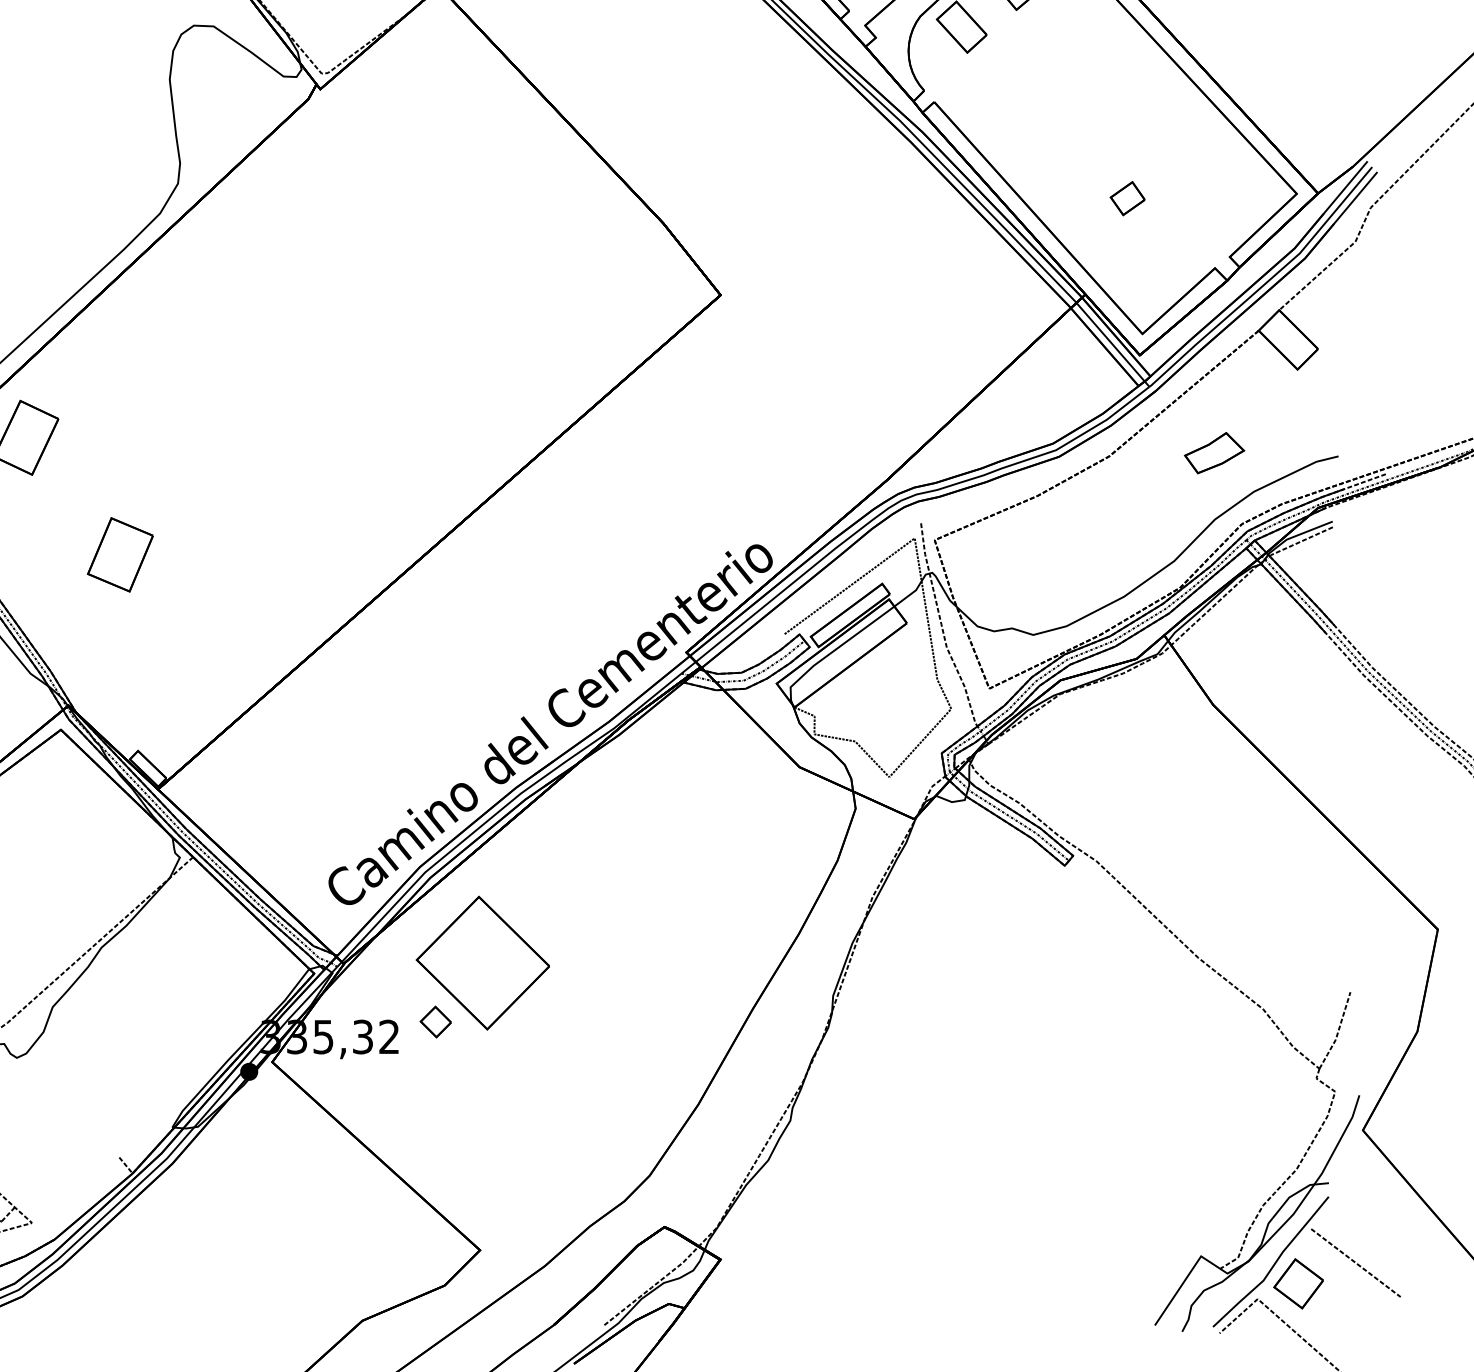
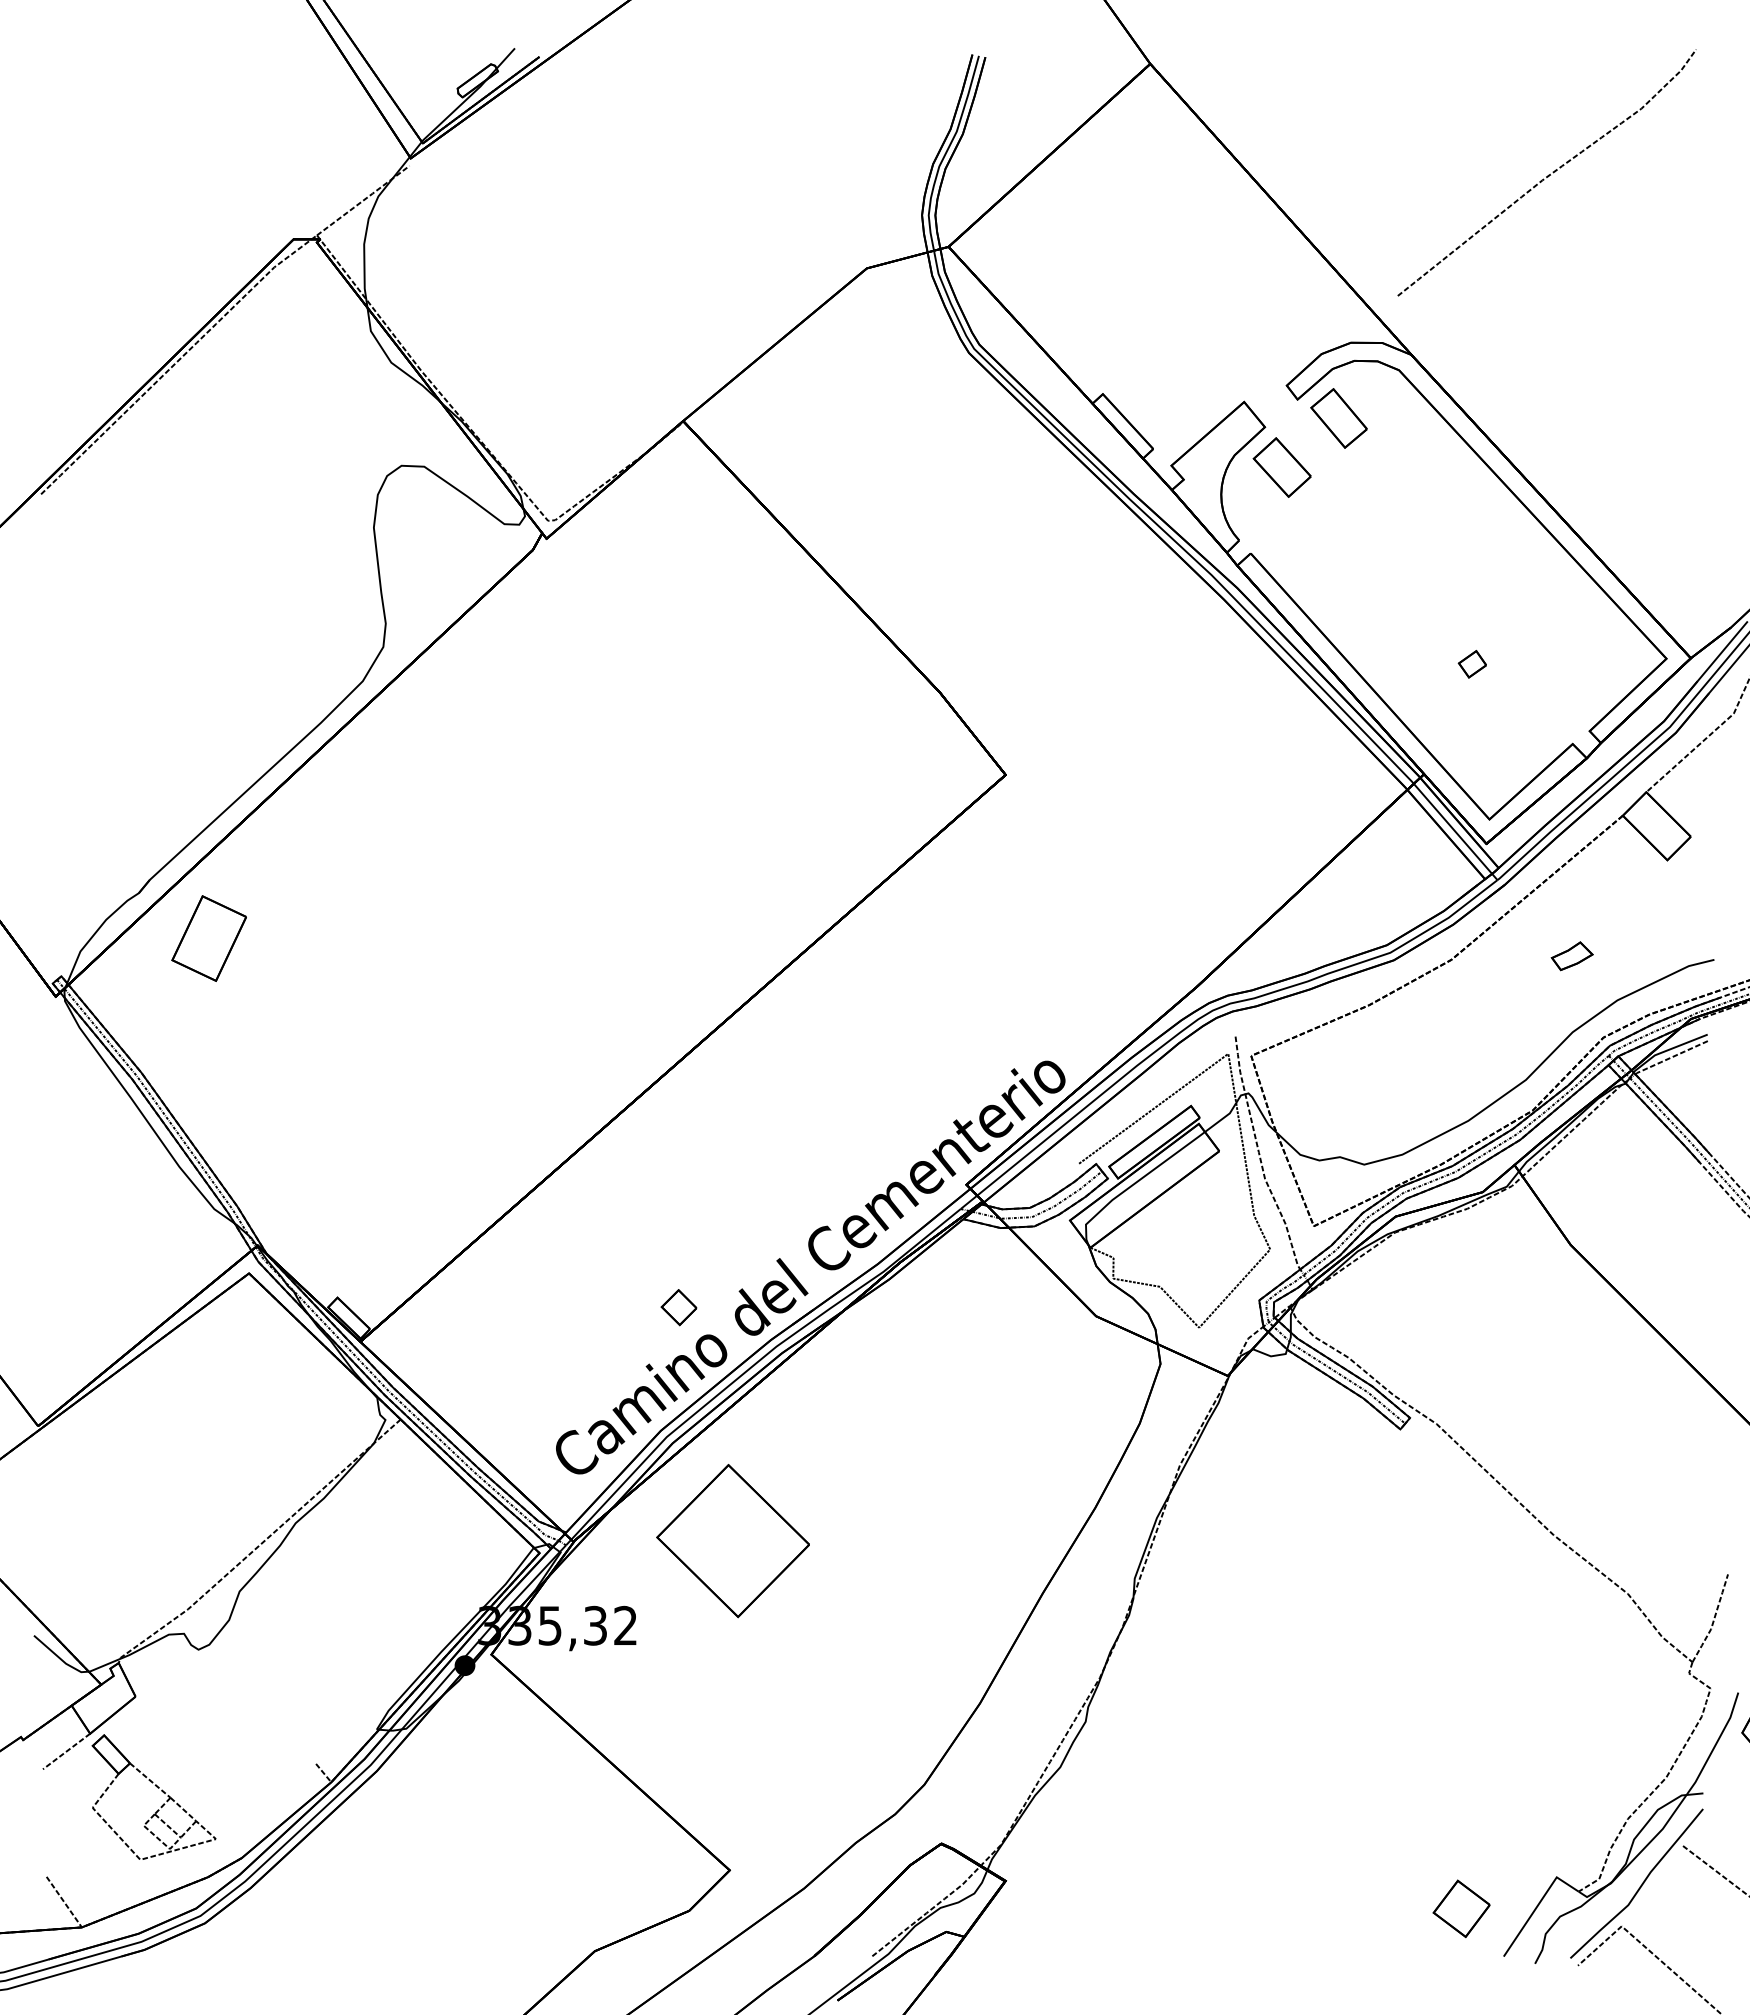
part: (1127, 198) -> (1472, 664), size x0.7
part: (1214, 453) -> (1572, 956), size x0.6
part: (120, 554) -> (317, 1072), removed
part: (435, 1021) -> (678, 1307), moved
part: (1298, 1283) -> (1461, 1908), moved

